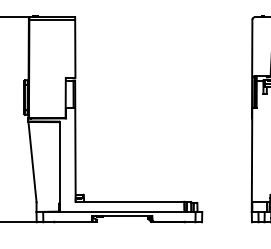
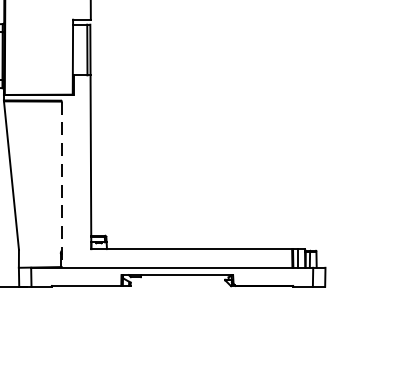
line: (59, 166) -> (61, 183), solid -> dashed

